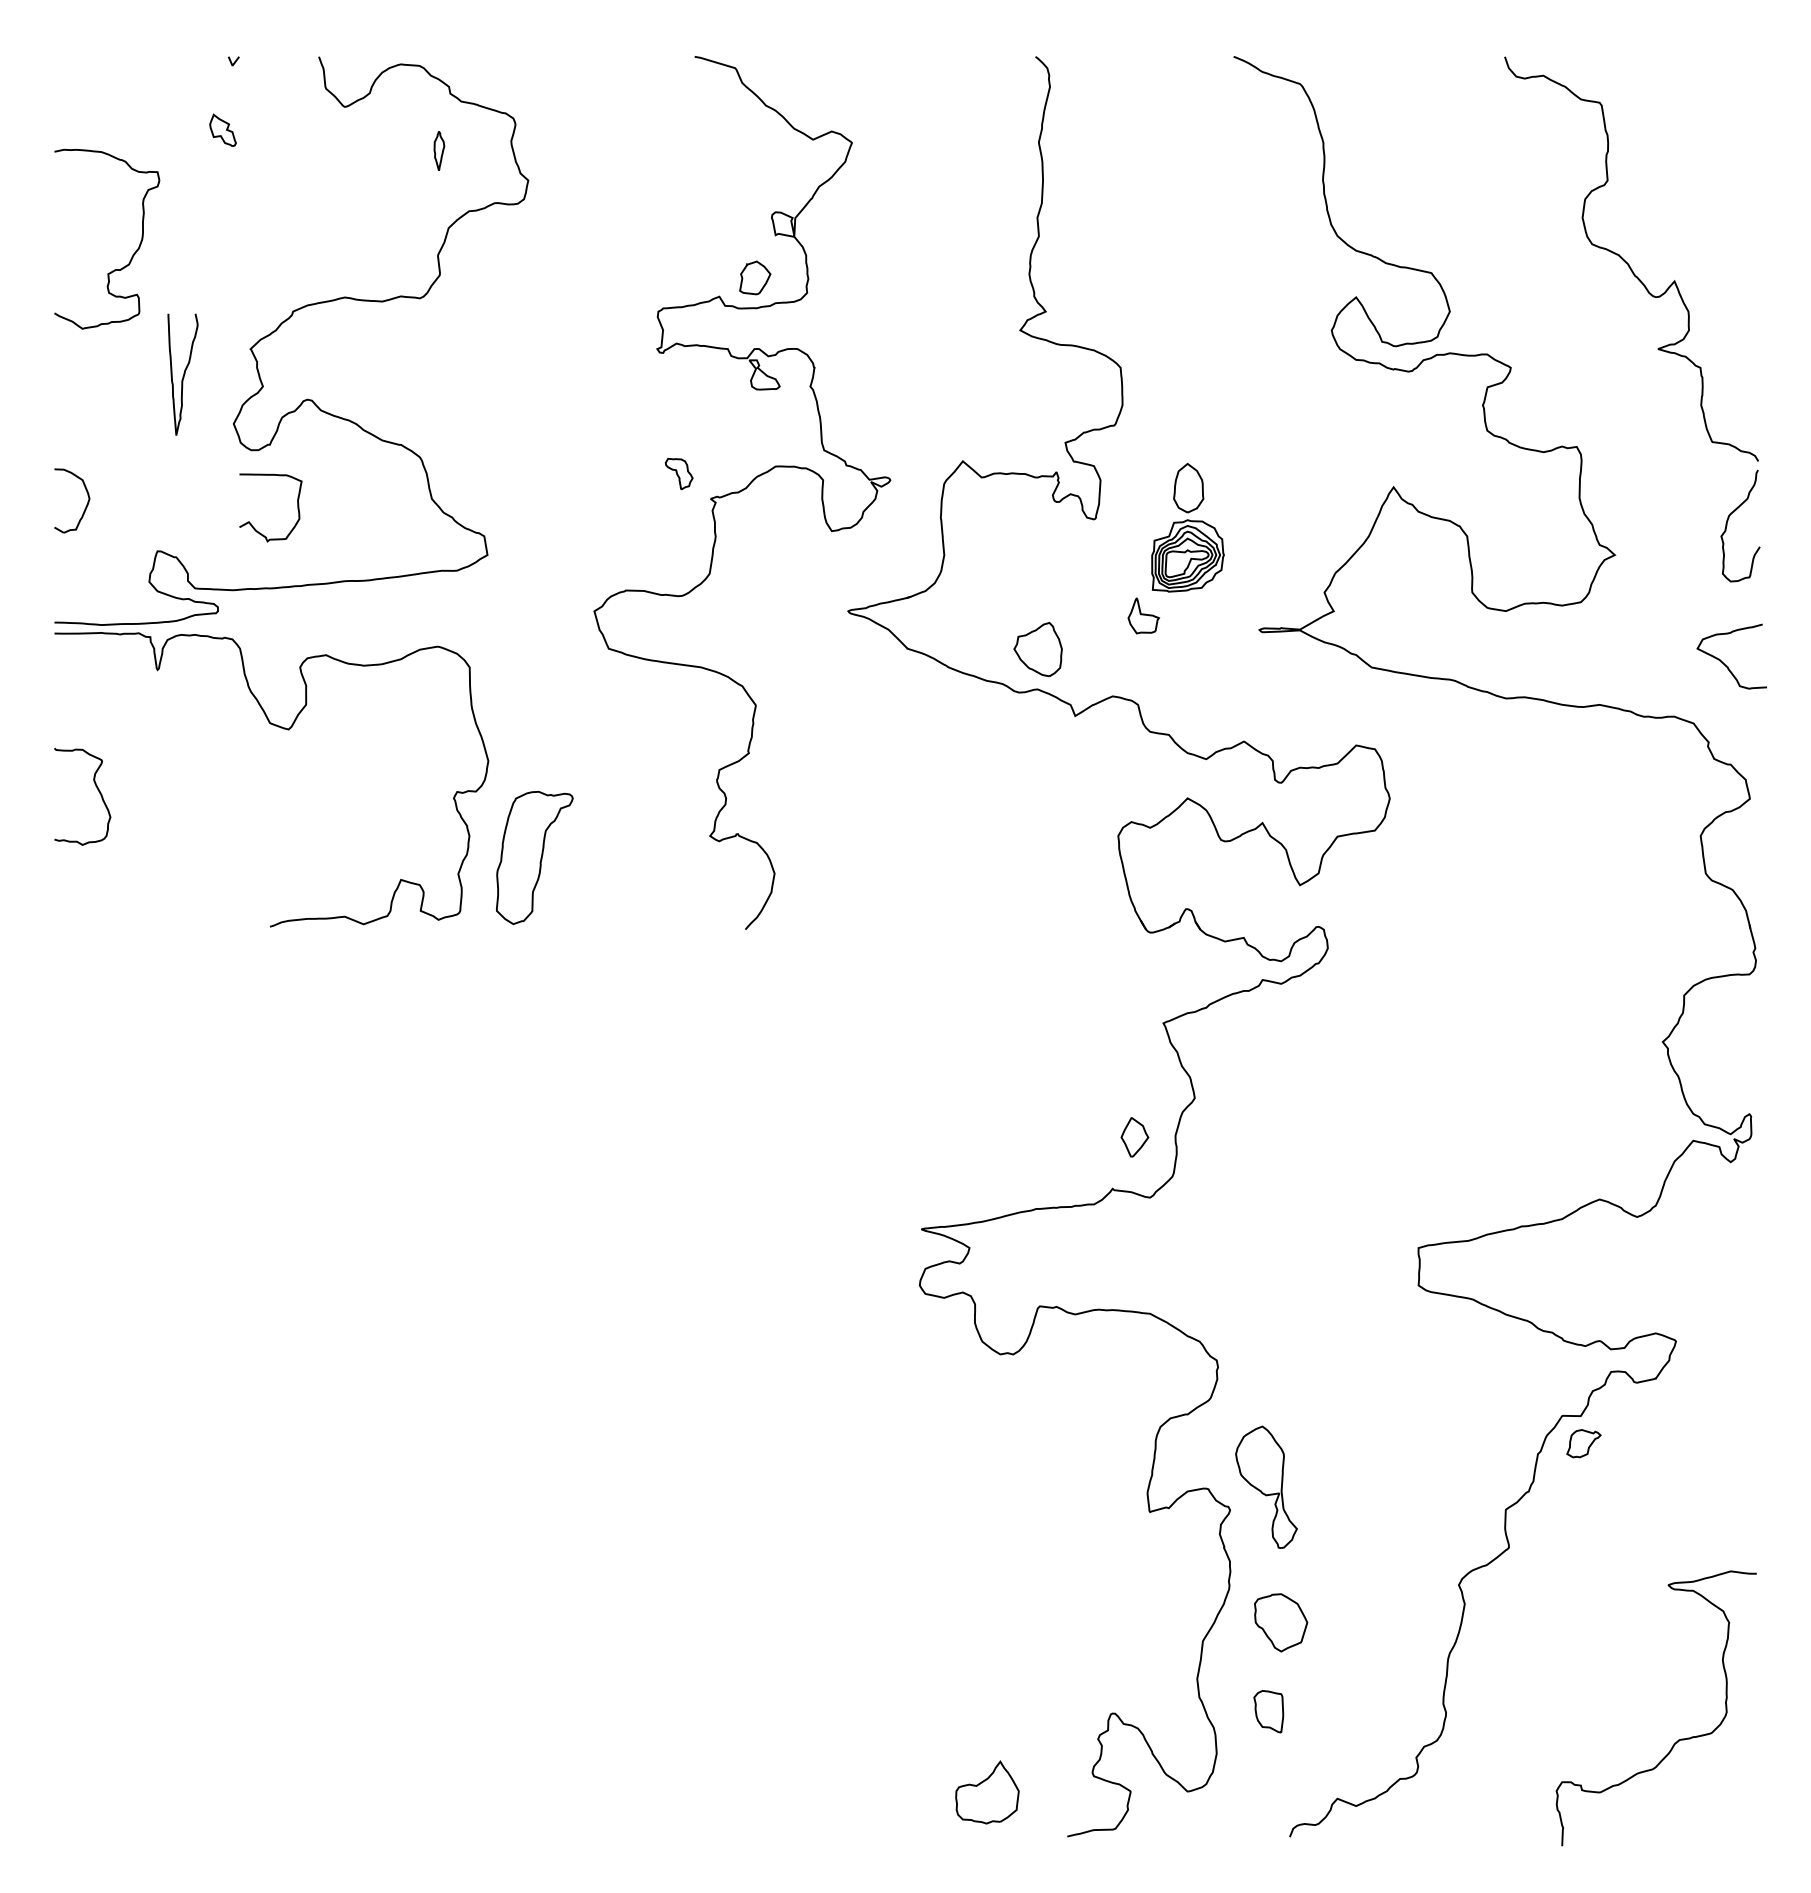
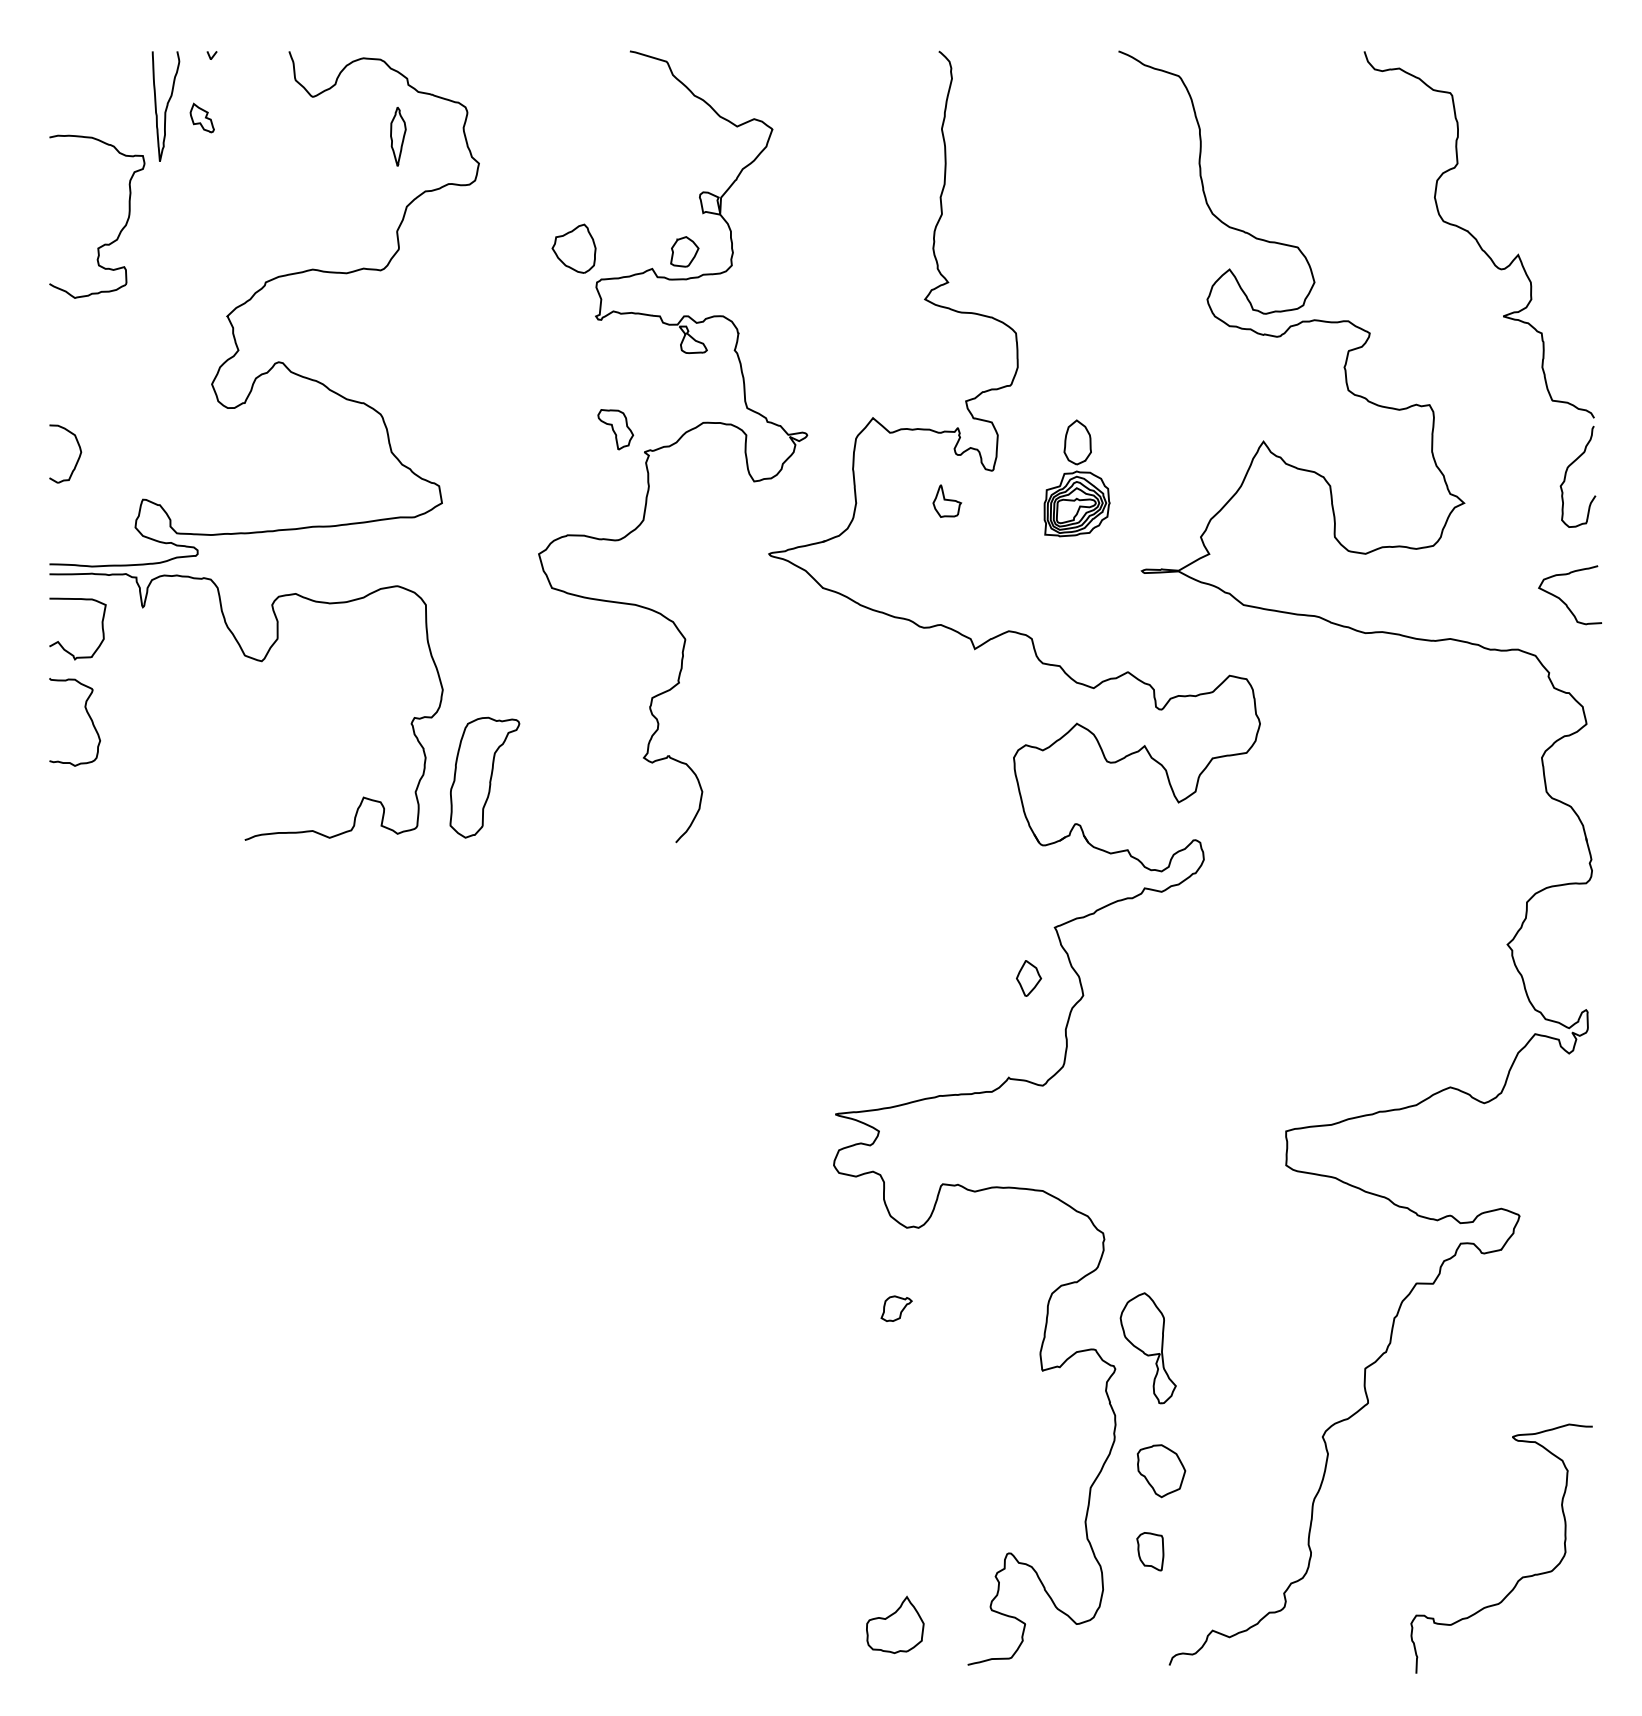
part: (439, 150) -> (398, 136), size x1.67
curve: (183, 374) -> (166, 106), moved
part: (679, 473) -> (616, 429), size x1.43
curve: (252, 524) -> (61, 644), moved
part: (1143, 615) -> (947, 500), moved
part: (1037, 649) -> (573, 248), moved
part: (1134, 1137) -> (1028, 978), moved
part: (1583, 1443) -> (896, 1308), moved

